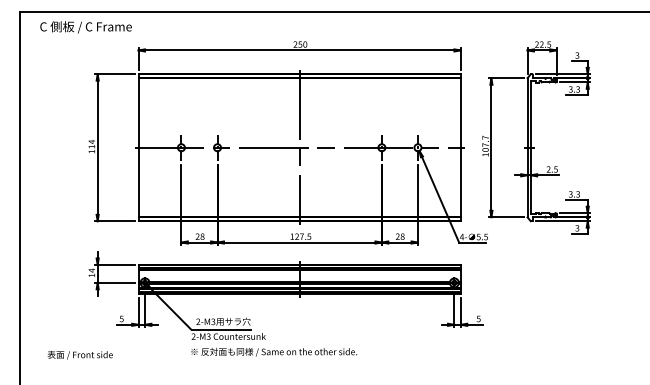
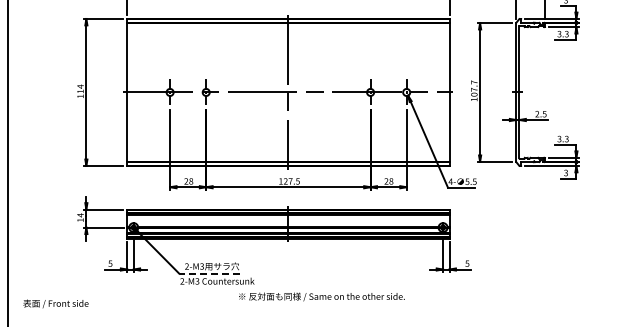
line: (221, 329) -> (210, 274), solid -> dashed
text: (274, 352) -> (322, 297), moved
text: (79, 354) -> (55, 303), moved

